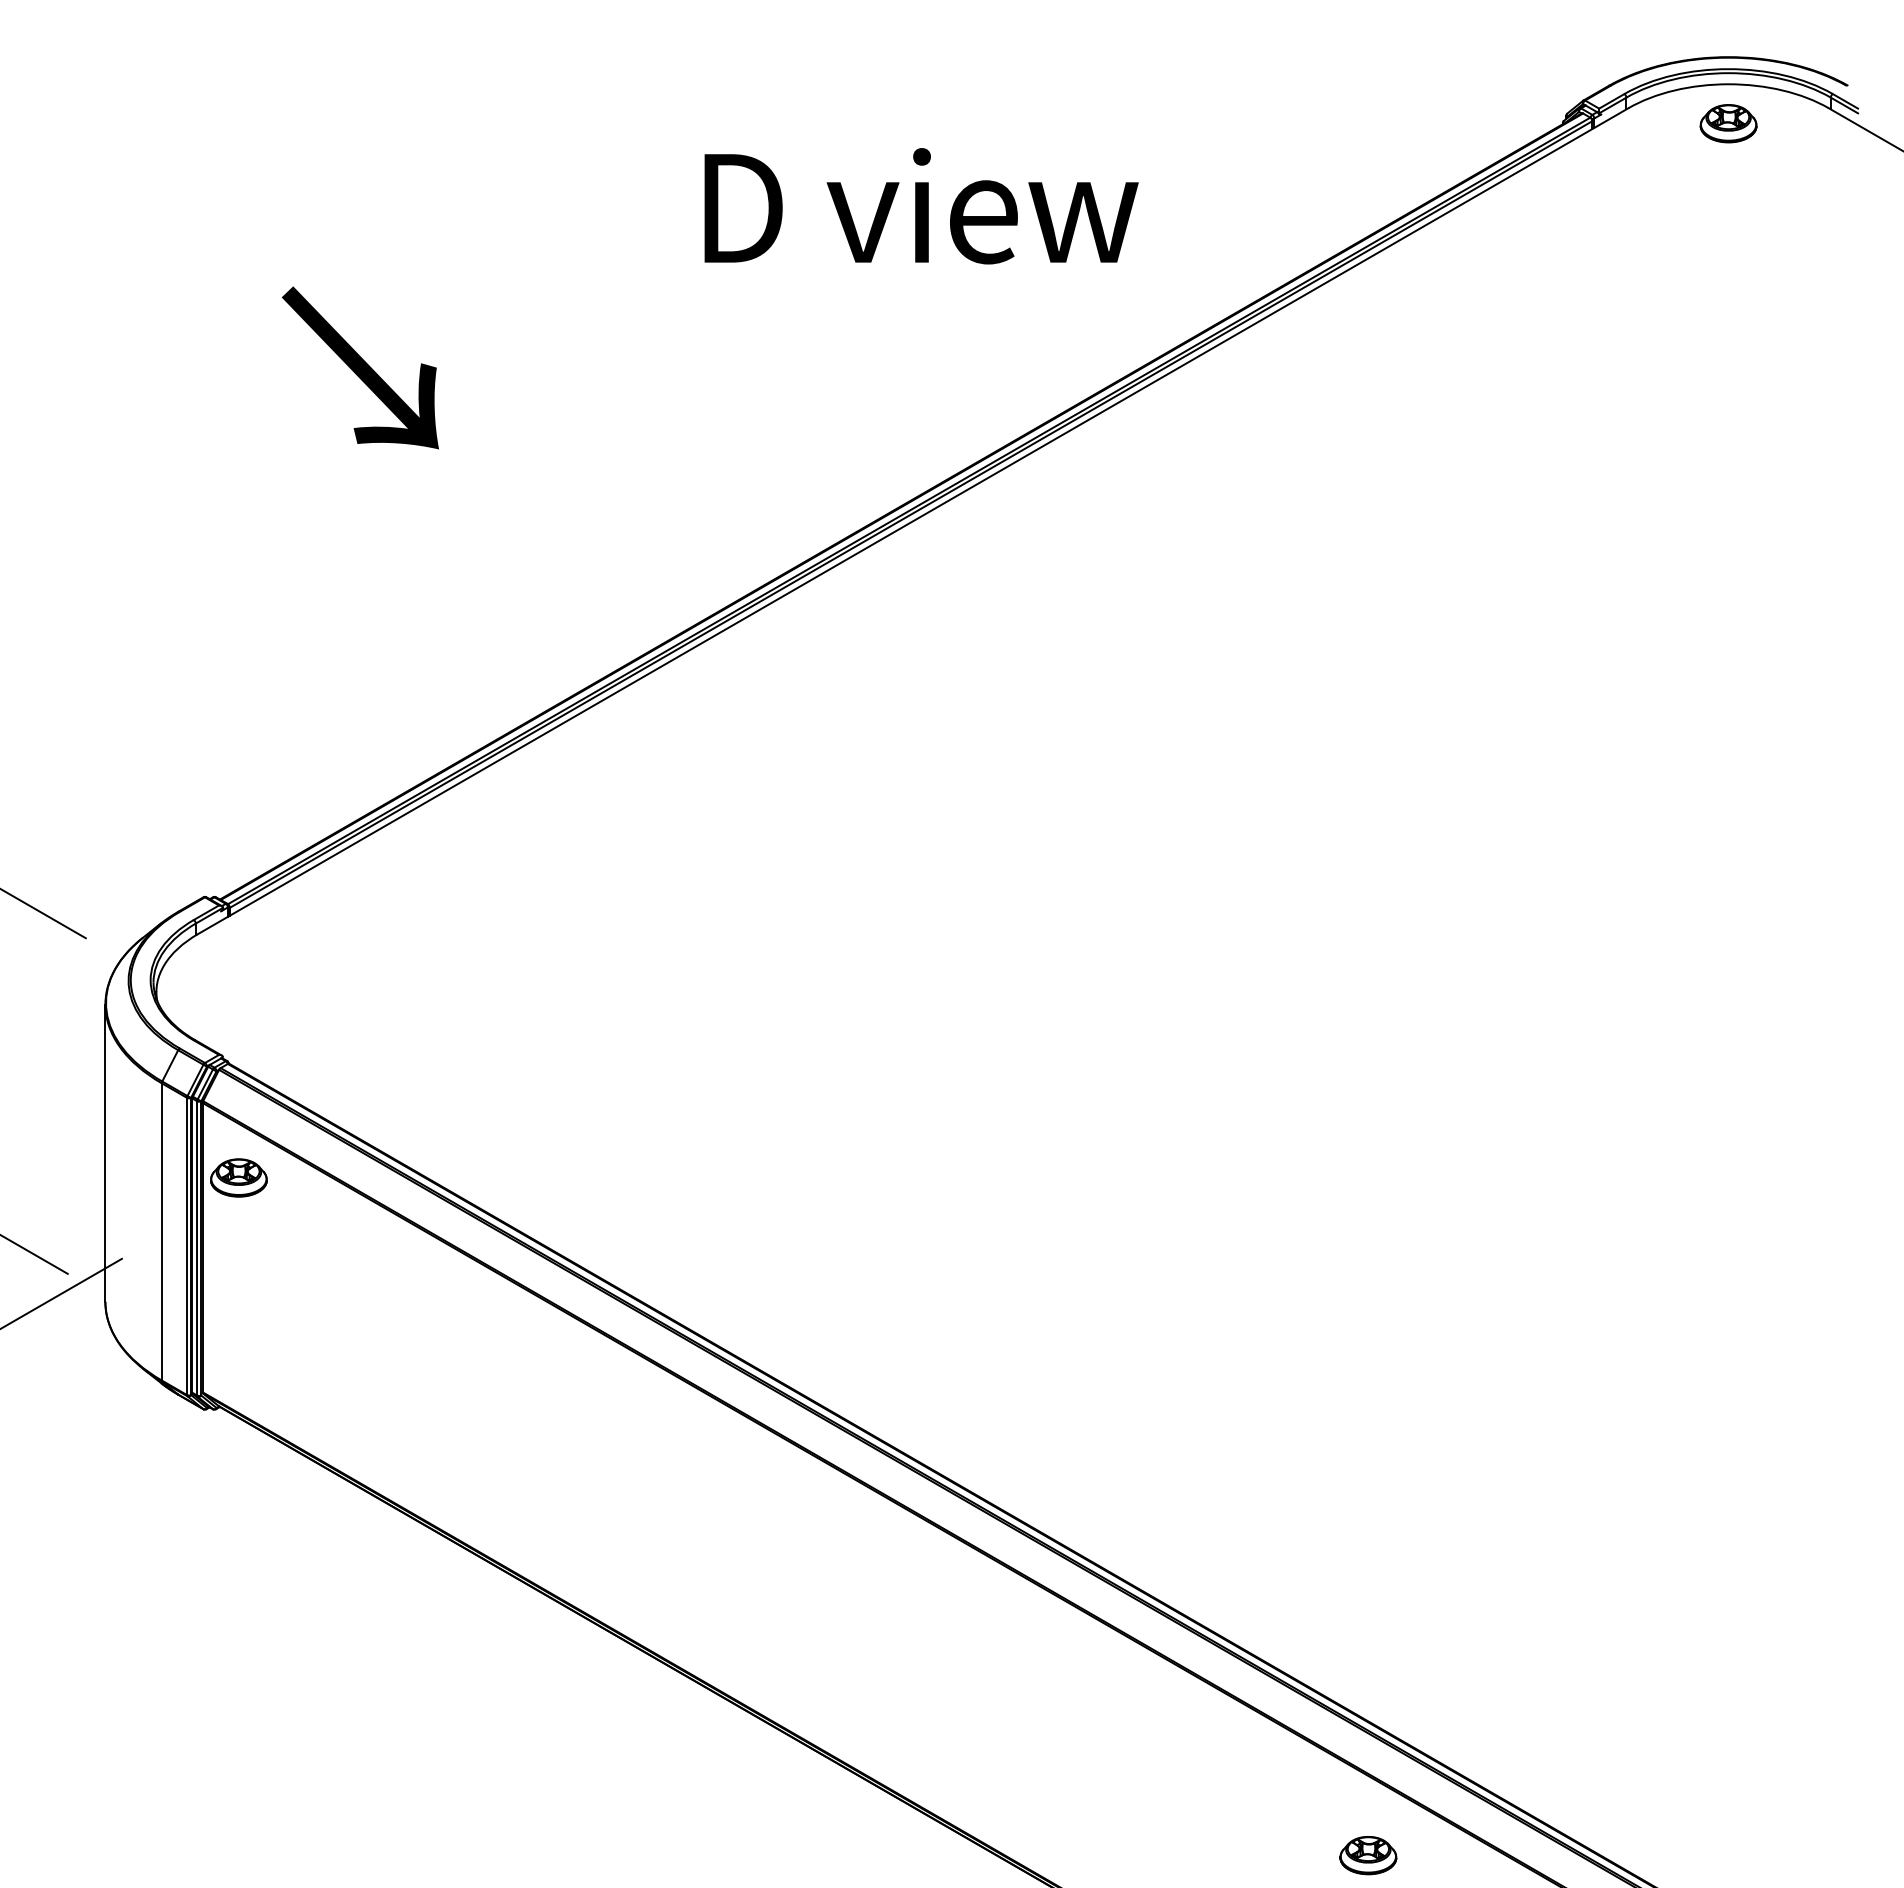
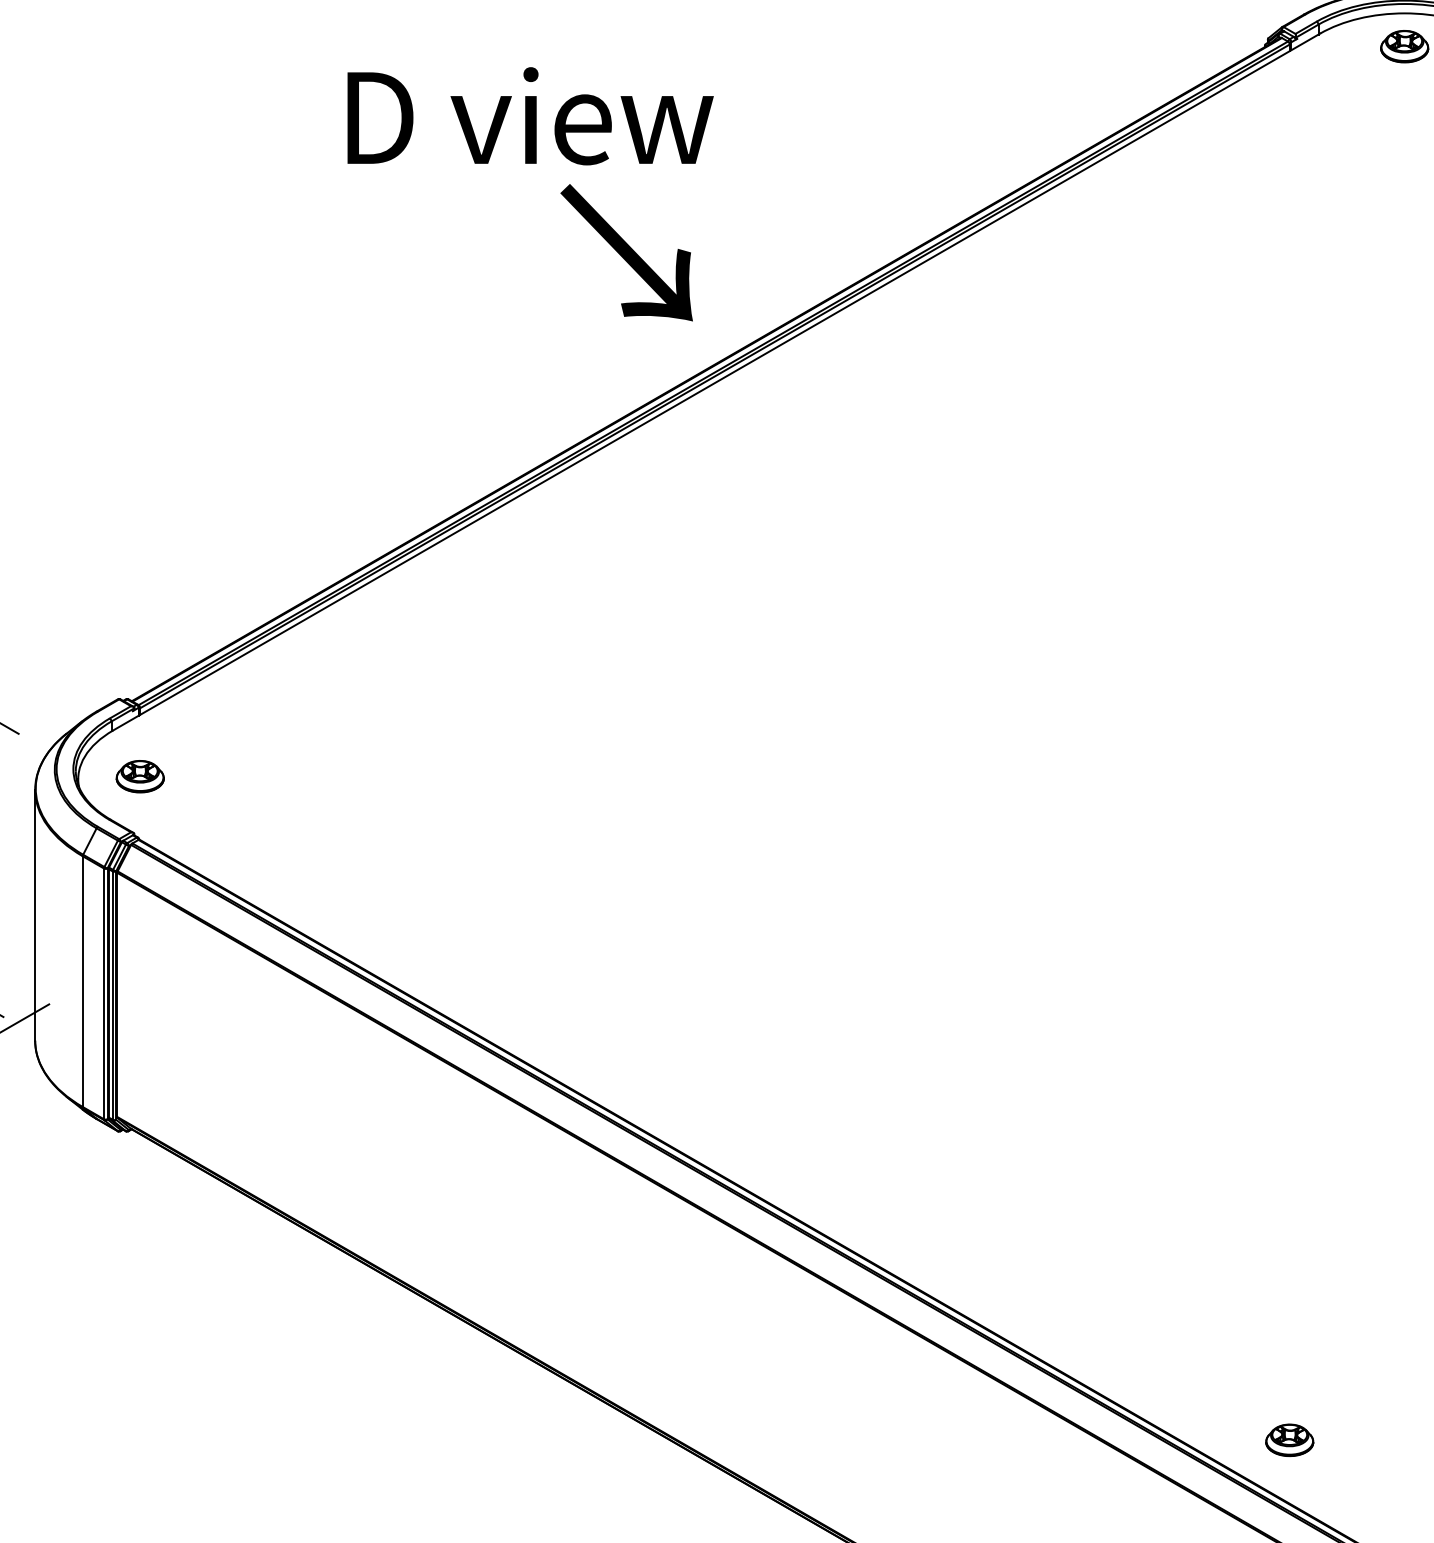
text: (921, 206) -> (530, 116), moved
text: (360, 367) -> (626, 252), moved
part: (238, 1177) -> (139, 776), moved
part: (1368, 1855) -> (1289, 1440), moved

